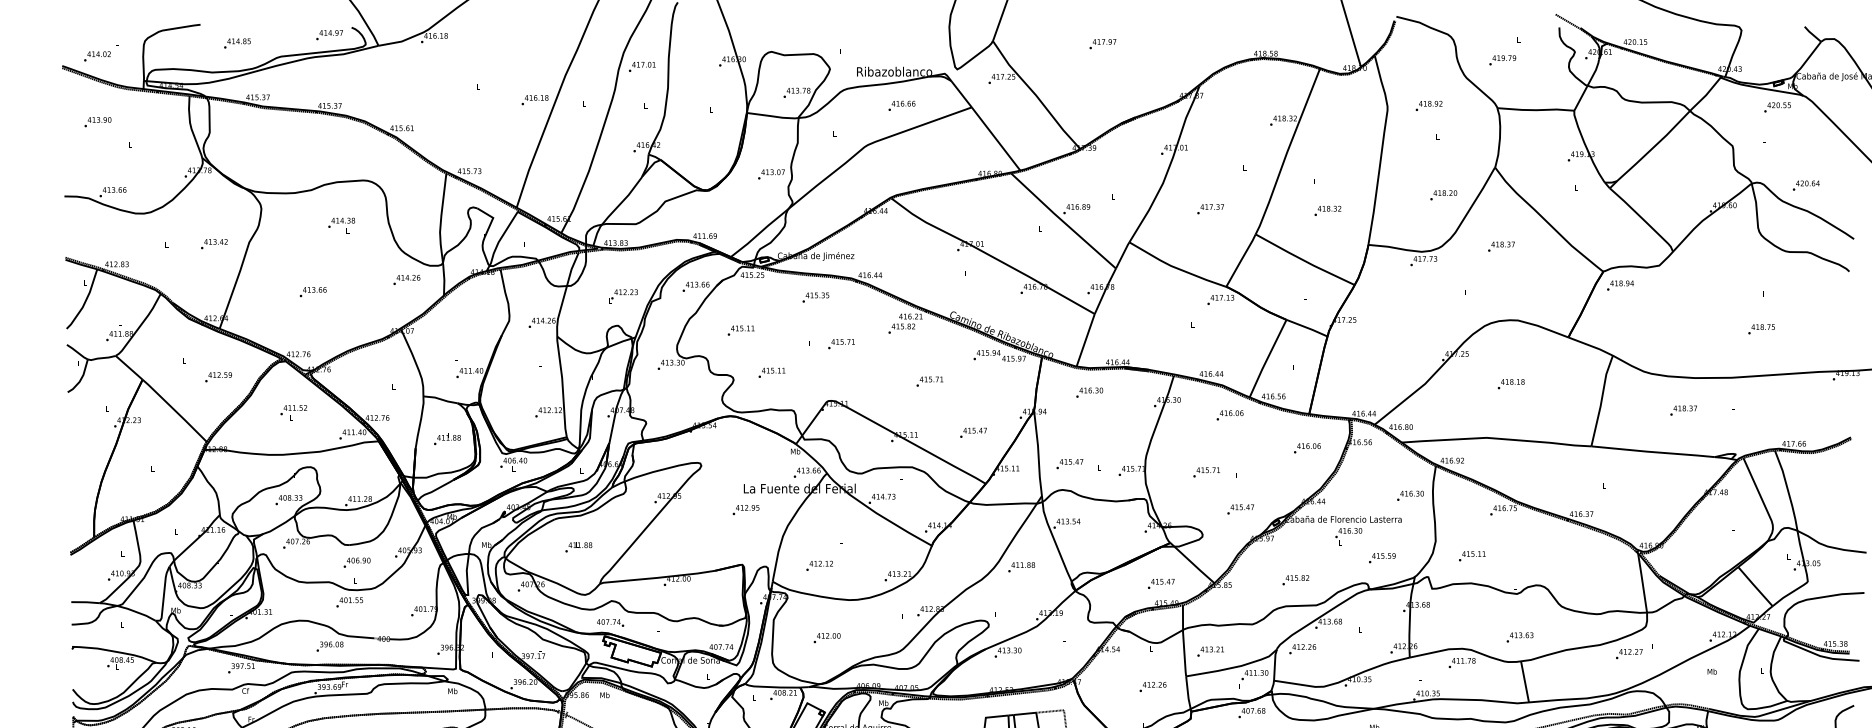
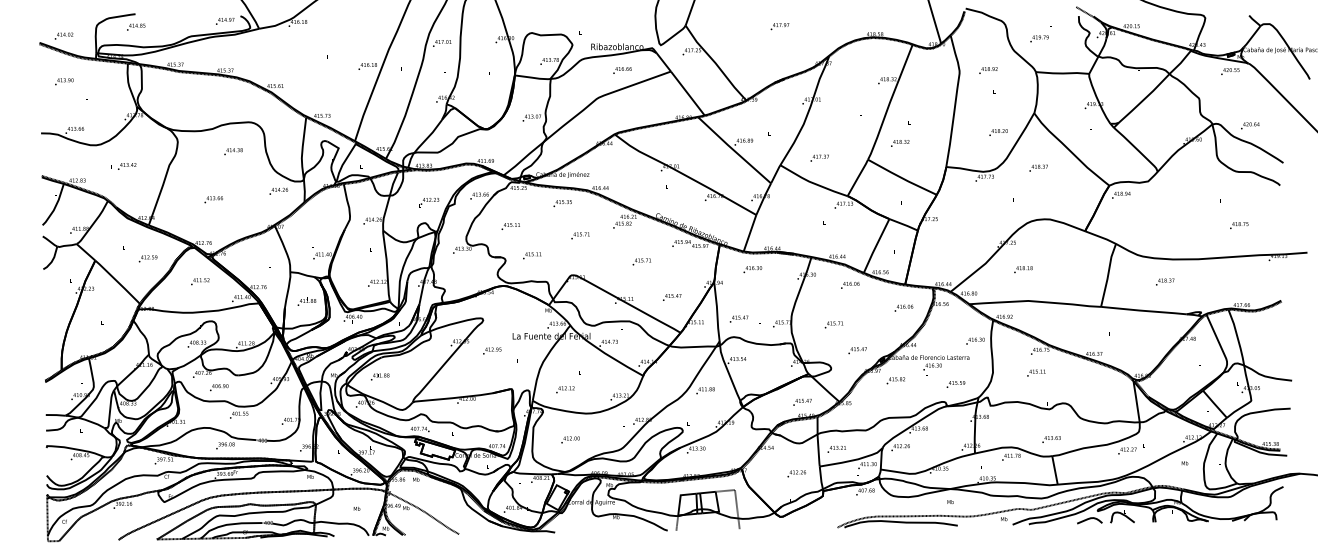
text: (237, 42) -> (136, 26), moved
text: (1102, 43) -> (779, 26), moved
text: (1210, 208) -> (819, 157), moved
text: (1328, 211) -> (900, 143), moved
text: (214, 244) -> (127, 166), moved
text: (1761, 329) -> (1239, 225), moved
text: (1511, 383) -> (1023, 269), moved
text: (746, 509) -> (492, 350), moved
text: (579, 546) -> (380, 376), moved
text: (1472, 555) -> (1036, 372), moved
text: (357, 562) -> (219, 387), moved
text: (1295, 579) -> (895, 380), moved

